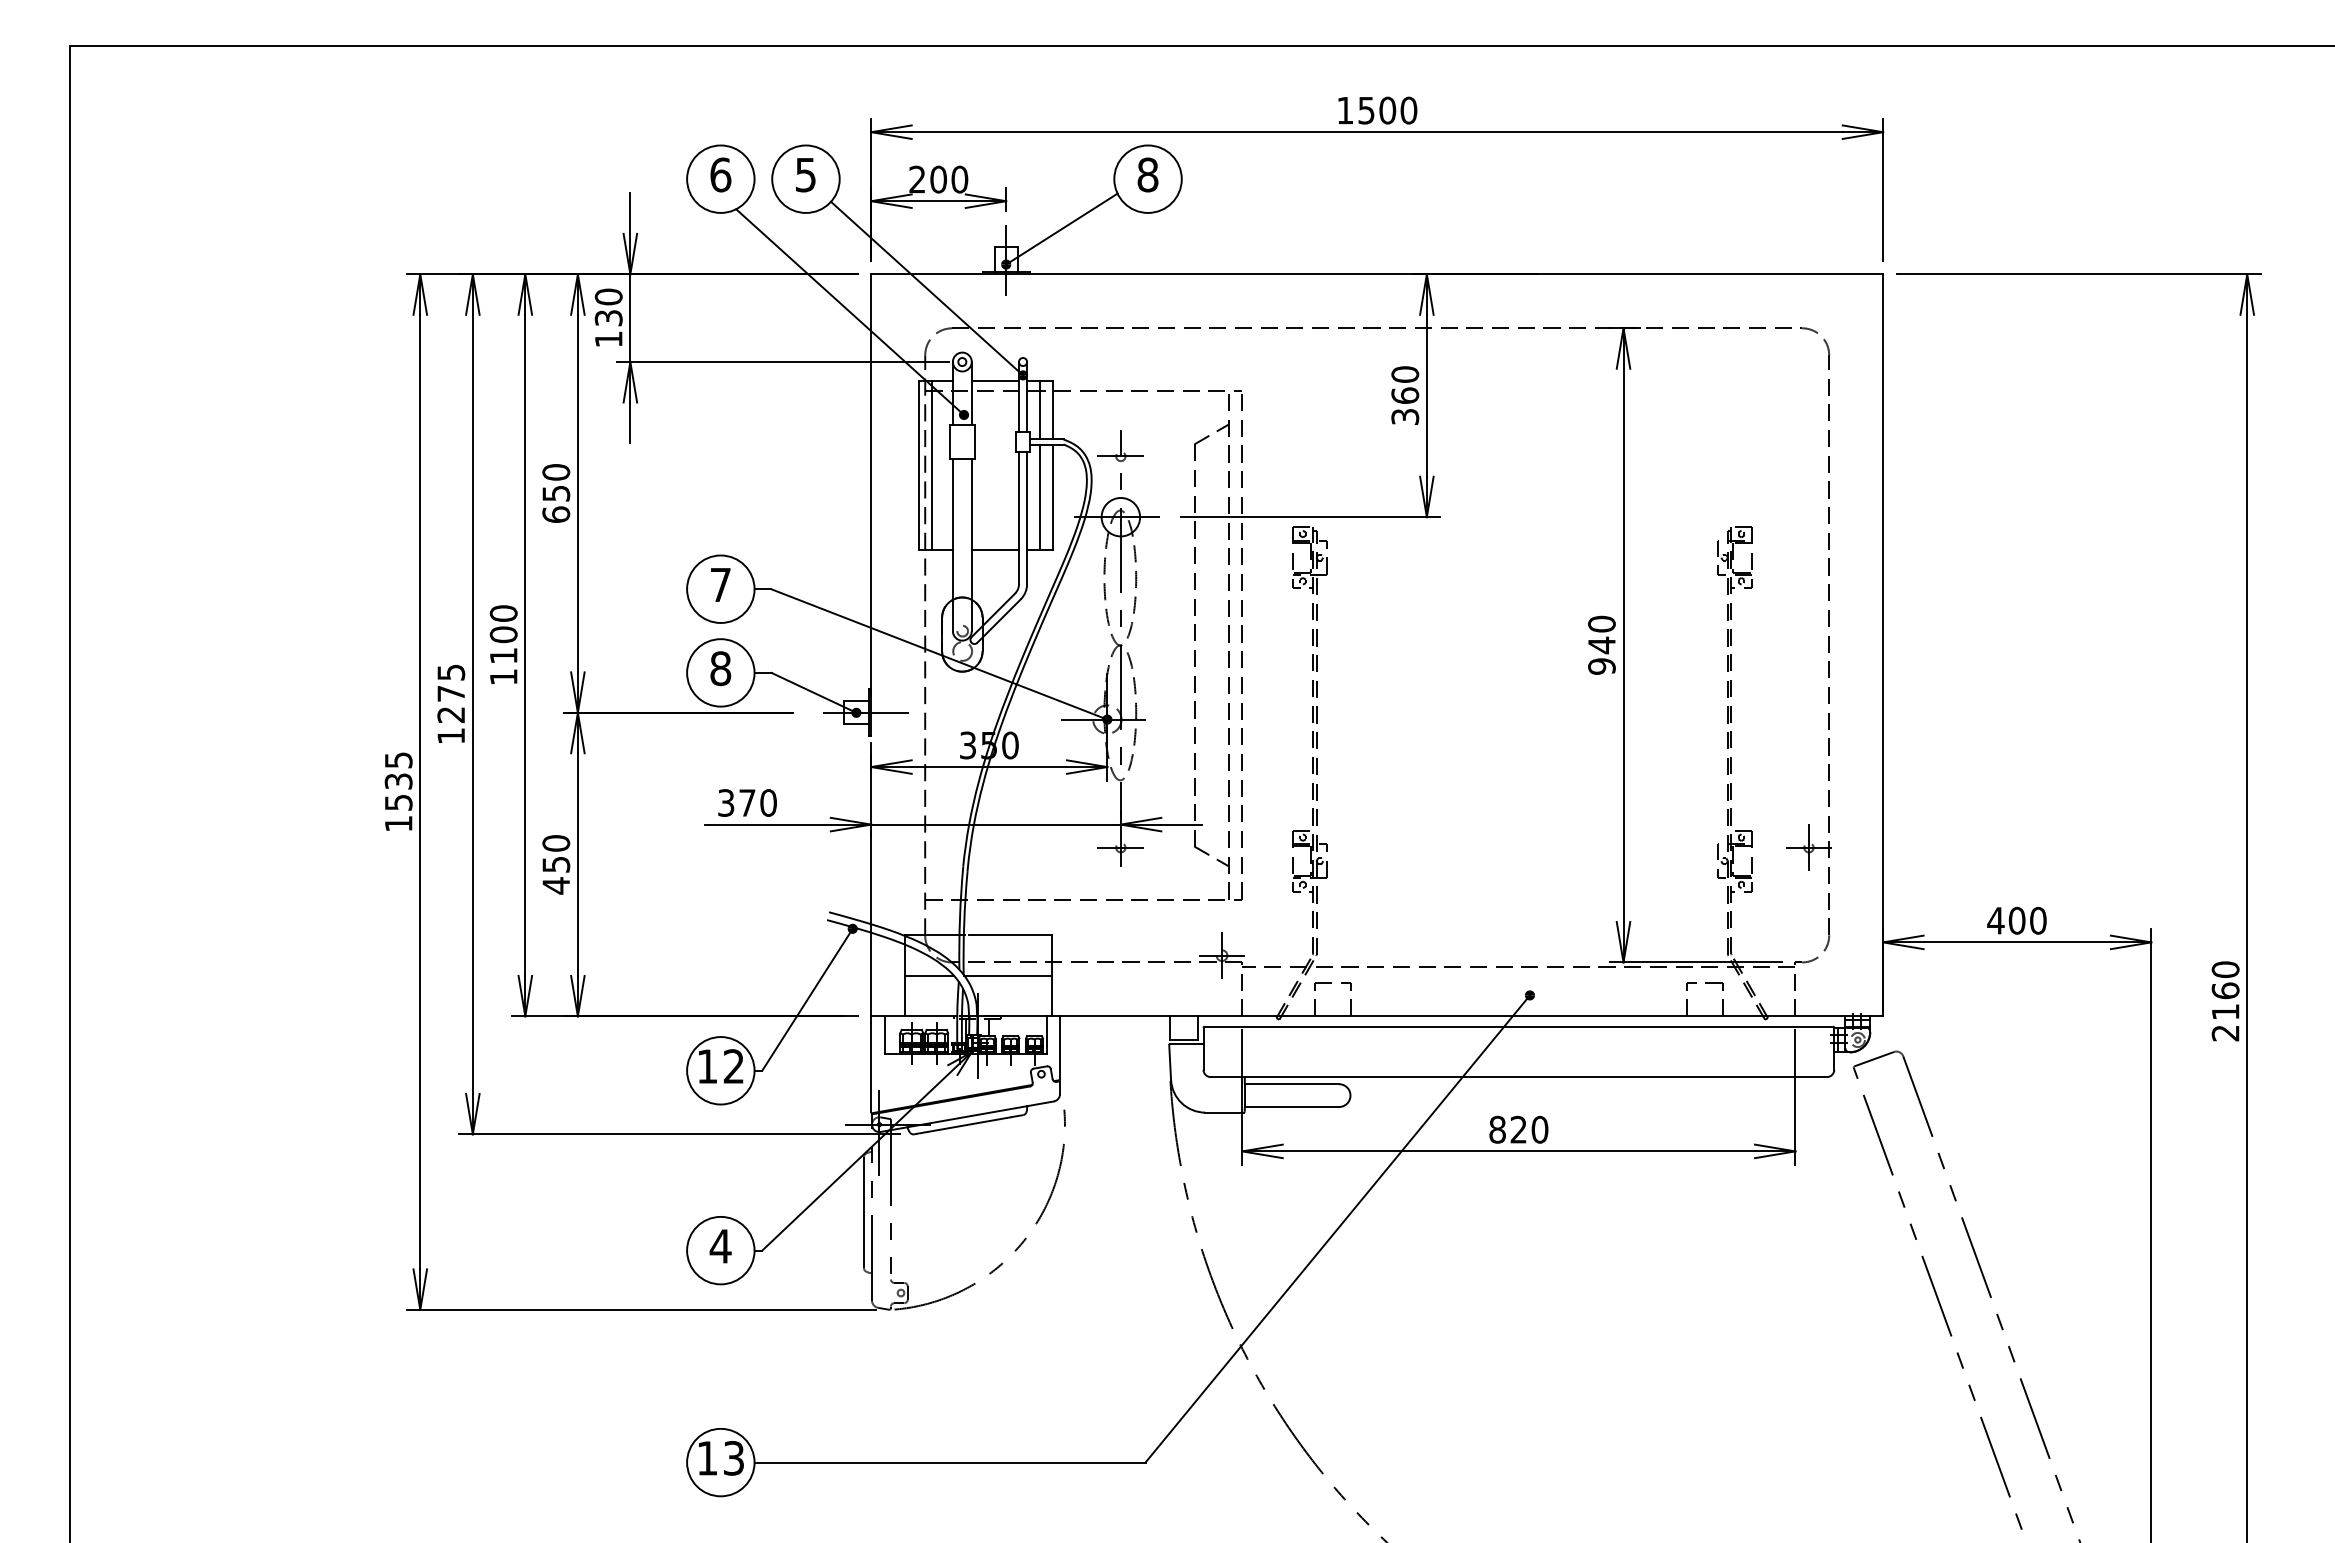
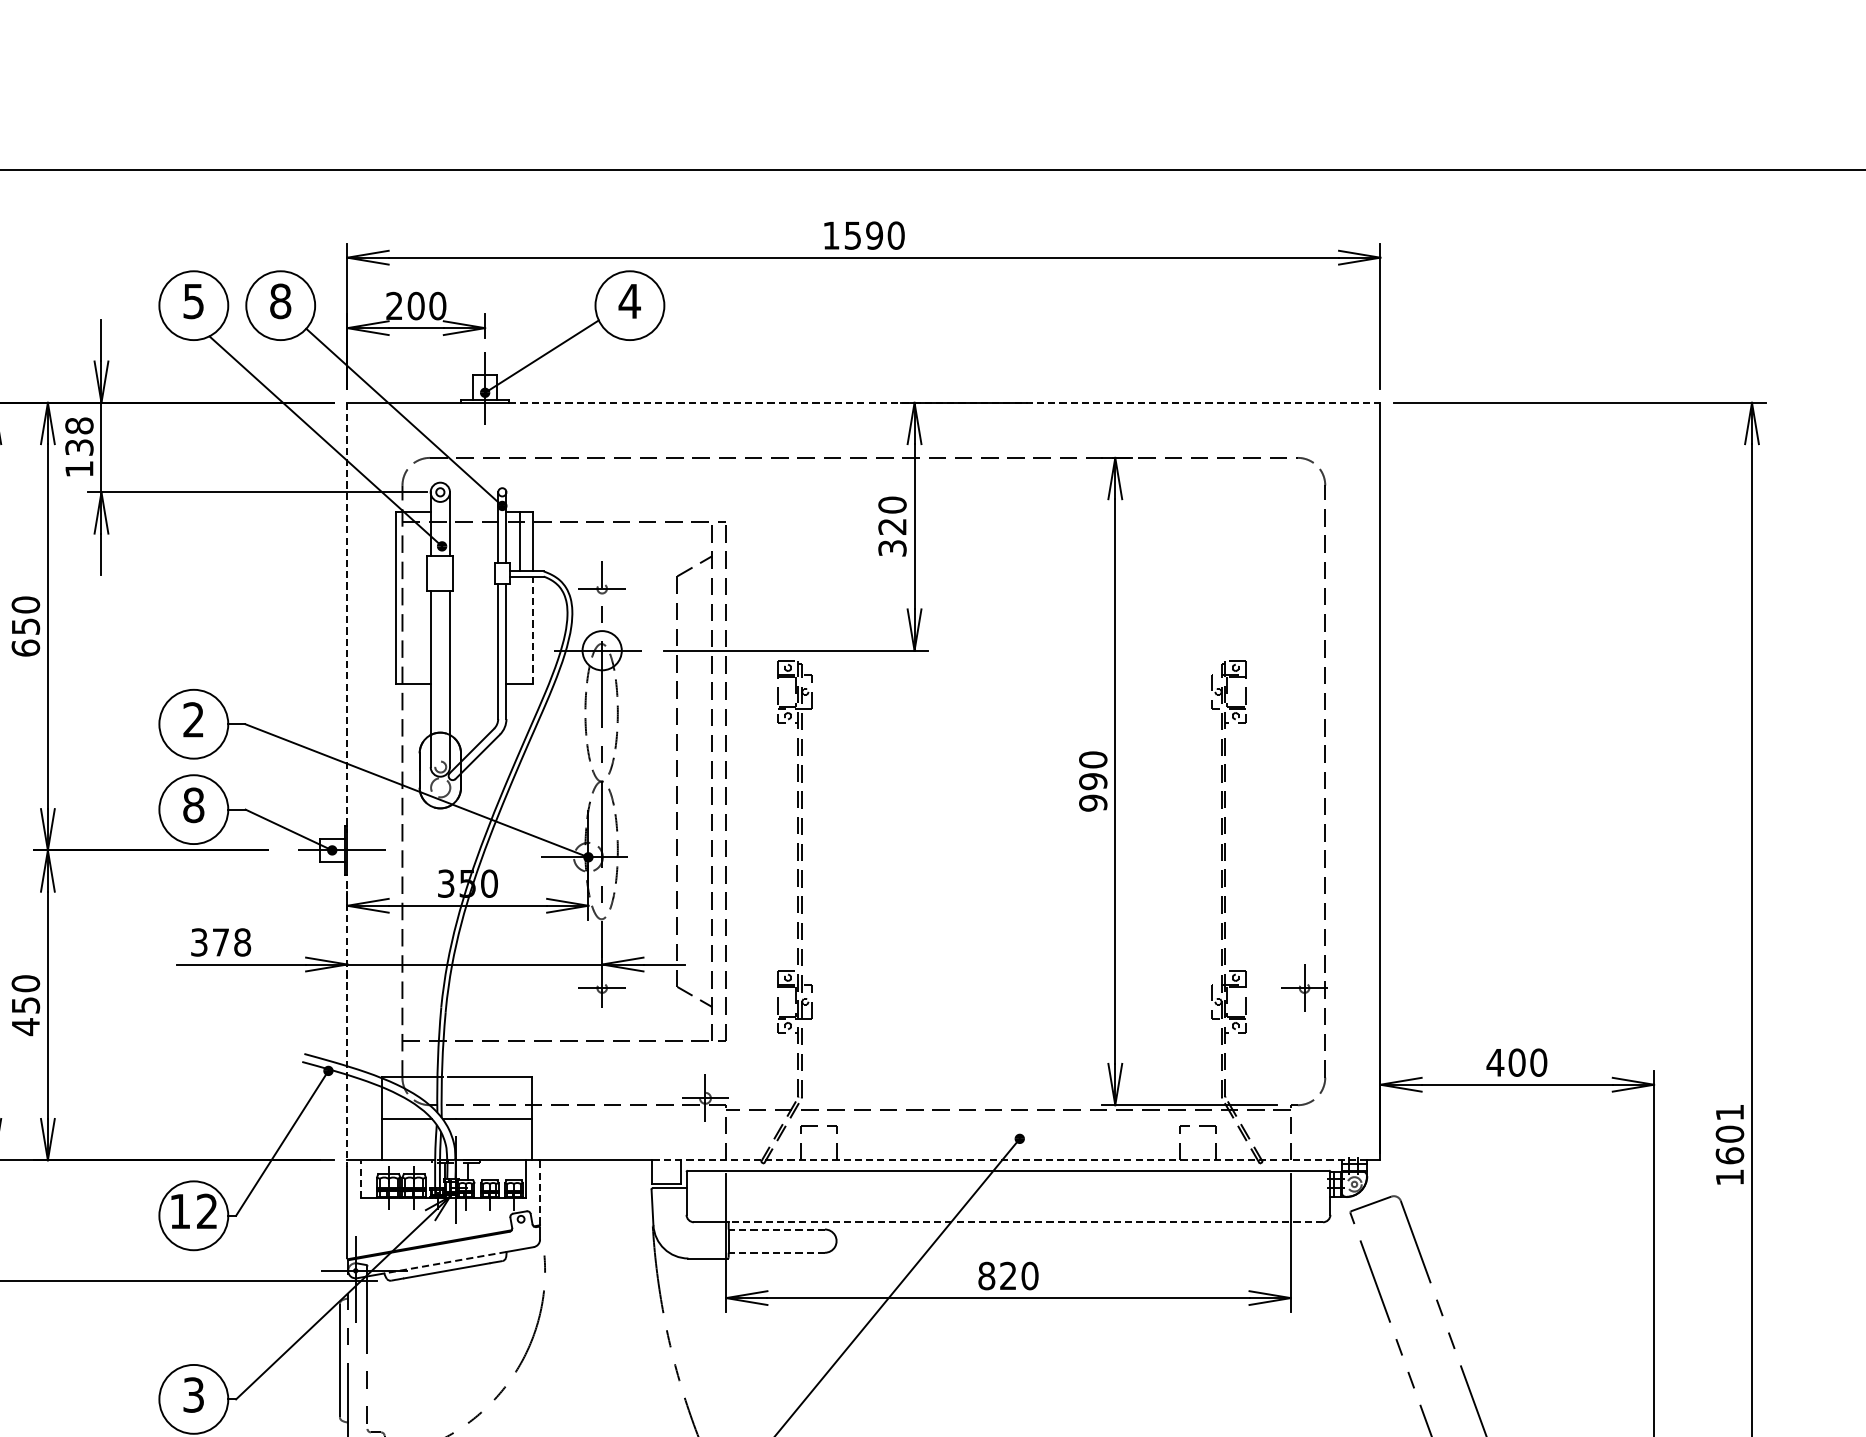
text: (1387, 110) -> (874, 235), 1500 -> 1590
text: (720, 174) -> (193, 300), 6 -> 5
text: (805, 174) -> (280, 300), 5 -> 8
text: (1147, 174) -> (629, 300), 8 -> 4
line: (1456, 274) -> (944, 402), solid -> dashed
text: (608, 296) -> (79, 425), 130 -> 138
line: (995, 380) -> (474, 511), removed
text: (1405, 395) -> (892, 526), 360 -> 320
line: (931, 464) -> (408, 596), removed
line: (871, 485) -> (347, 618), solid -> dashed
line: (1039, 496) -> (519, 629), removed
line: (1053, 497) -> (533, 630), solid -> dashed
line: (995, 549) -> (474, 683), removed
text: (720, 584) -> (193, 719), 7 -> 2
text: (1601, 645) -> (1092, 781), 940 -> 990
text: (768, 802) -> (242, 941), 370 -> 378
line: (871, 883) -> (347, 1024), solid -> dashed
text: (2225, 1001) -> (1729, 1145), 2160 -> 1601
line: (1519, 1016) -> (1009, 1160), solid -> dashed
line: (884, 1034) -> (360, 1178), solid -> dashed
line: (1060, 1047) -> (540, 1192), solid -> dashed
line: (1535, 1077) -> (1025, 1222), solid -> dashed
line: (1291, 1084) -> (776, 1229), solid -> dashed
line: (1291, 1107) -> (776, 1253), solid -> dashed
line: (967, 1116) -> (445, 1262), solid -> dashed
text: (720, 1246) -> (193, 1395), 4 -> 3

